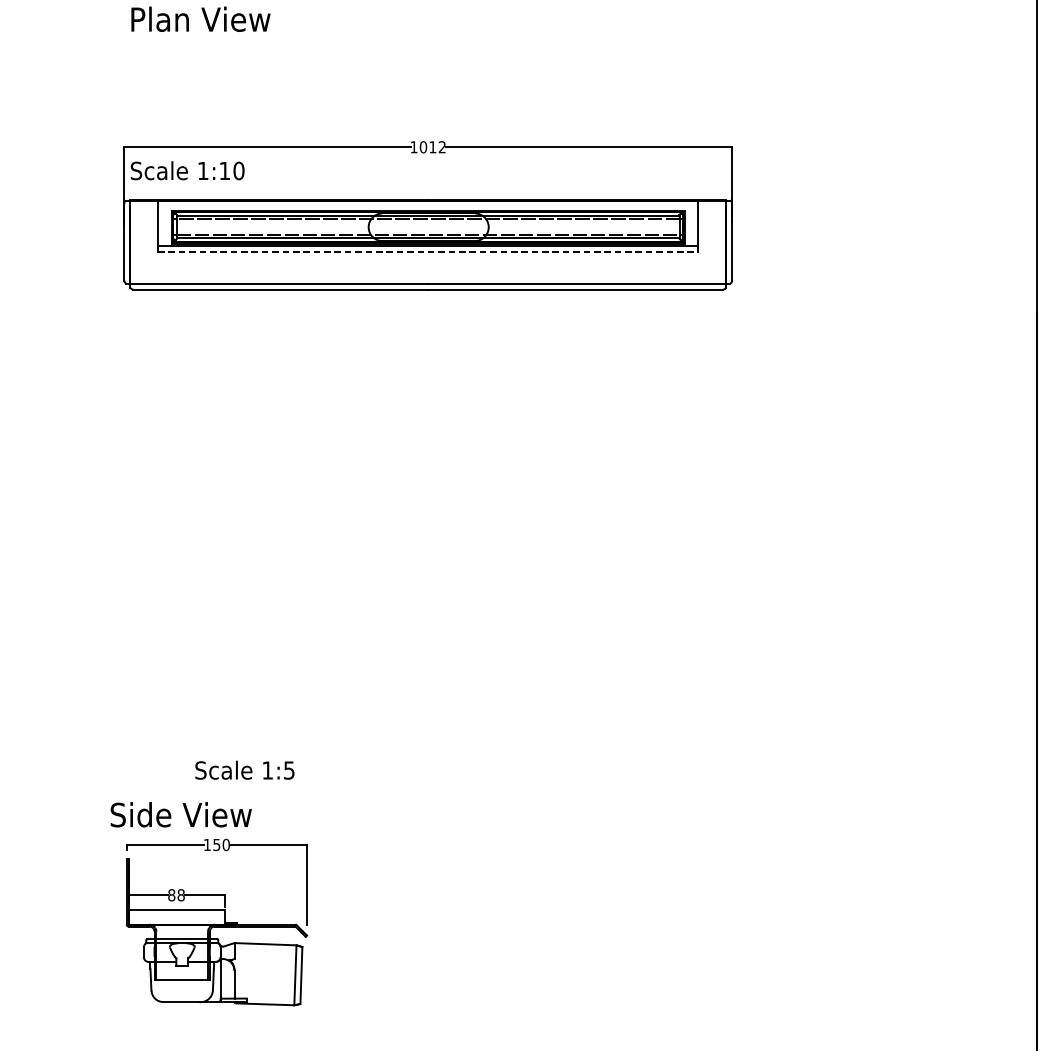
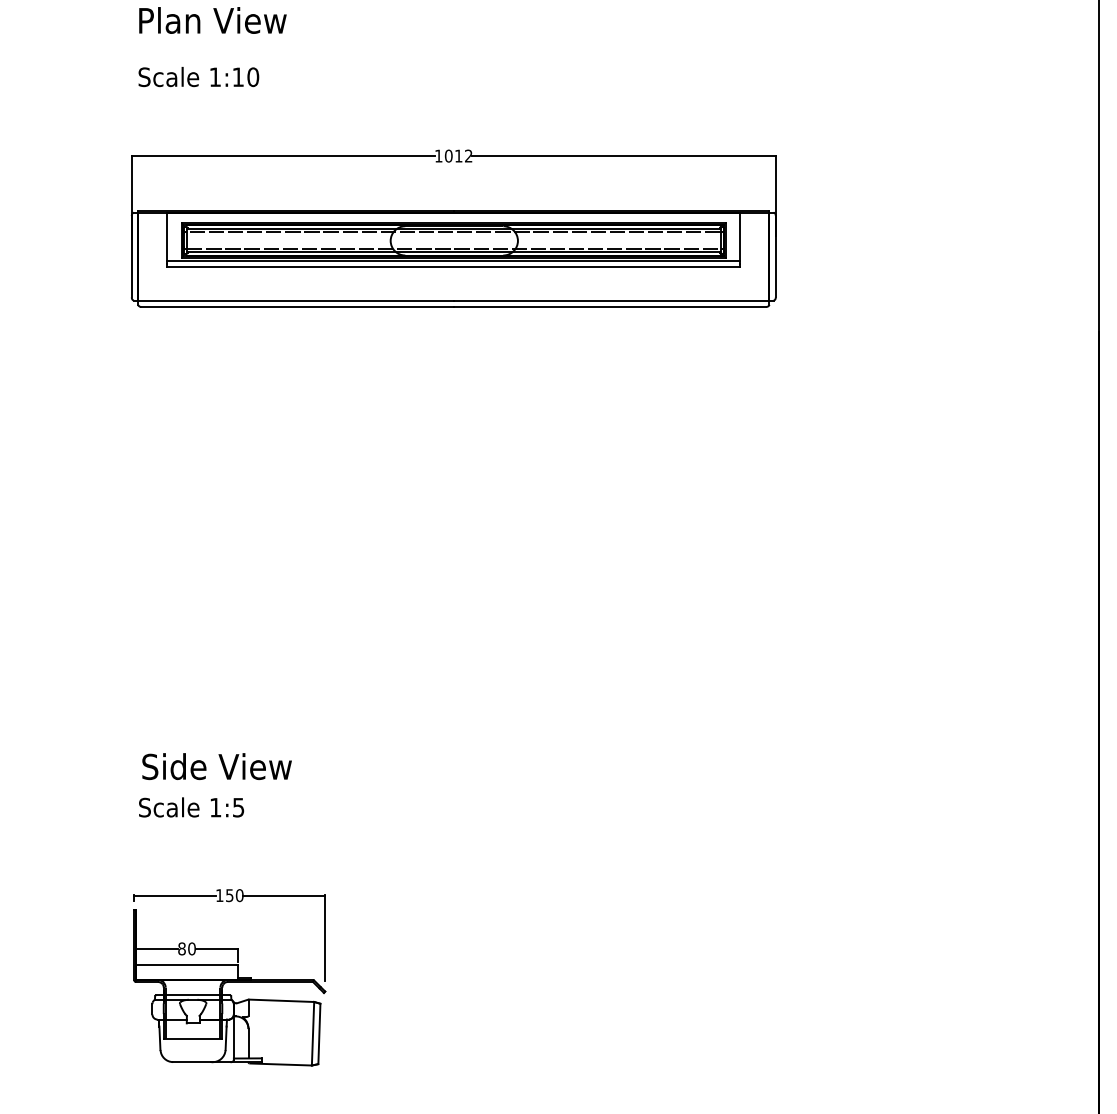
text: (187, 171) -> (198, 77), moved
line: (428, 252) -> (454, 267), dashed -> solid
text: (244, 770) -> (191, 807), moved
text: (180, 814) -> (216, 766), moved
text: (180, 894) -> (191, 948), 88 -> 80

